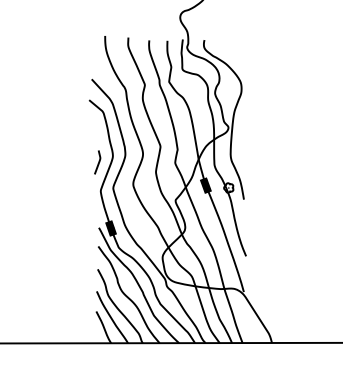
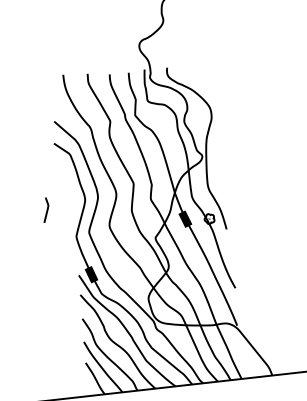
curve: (98, 162) -> (46, 210), moved

